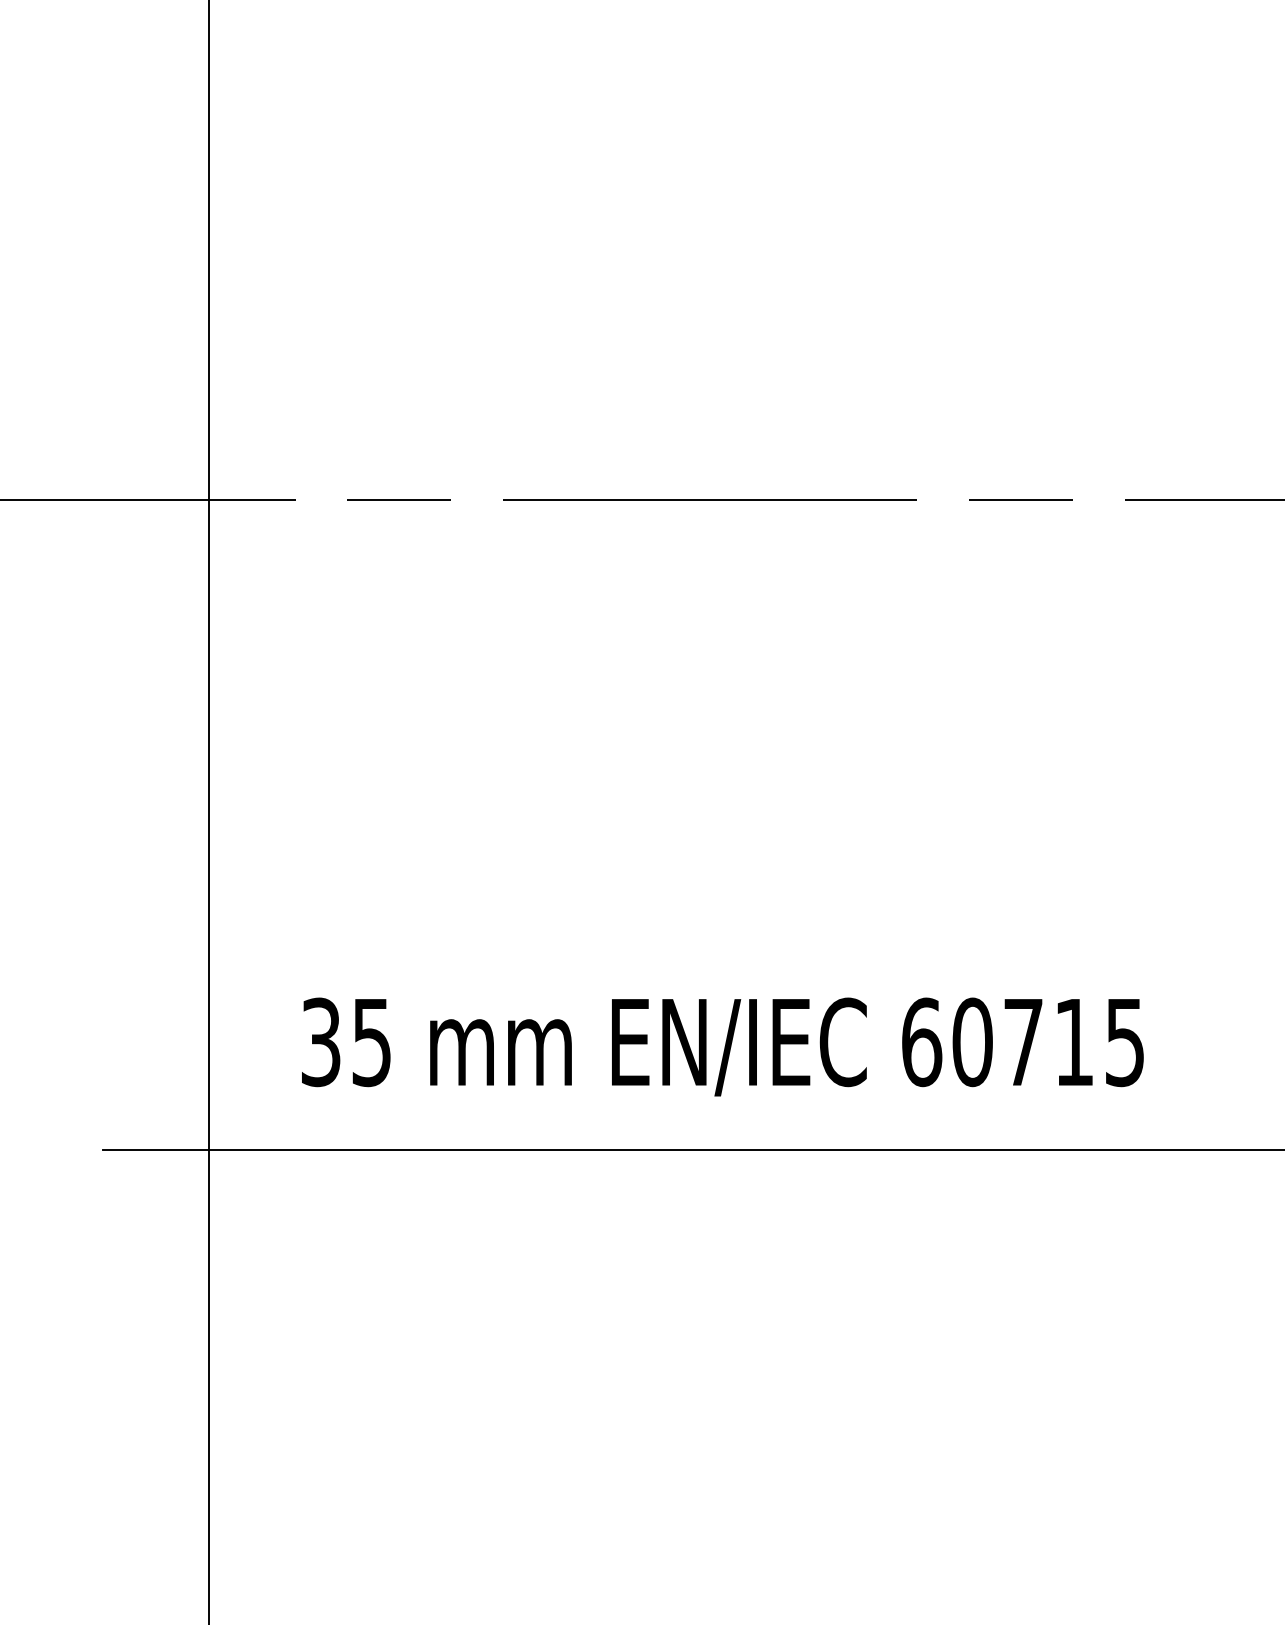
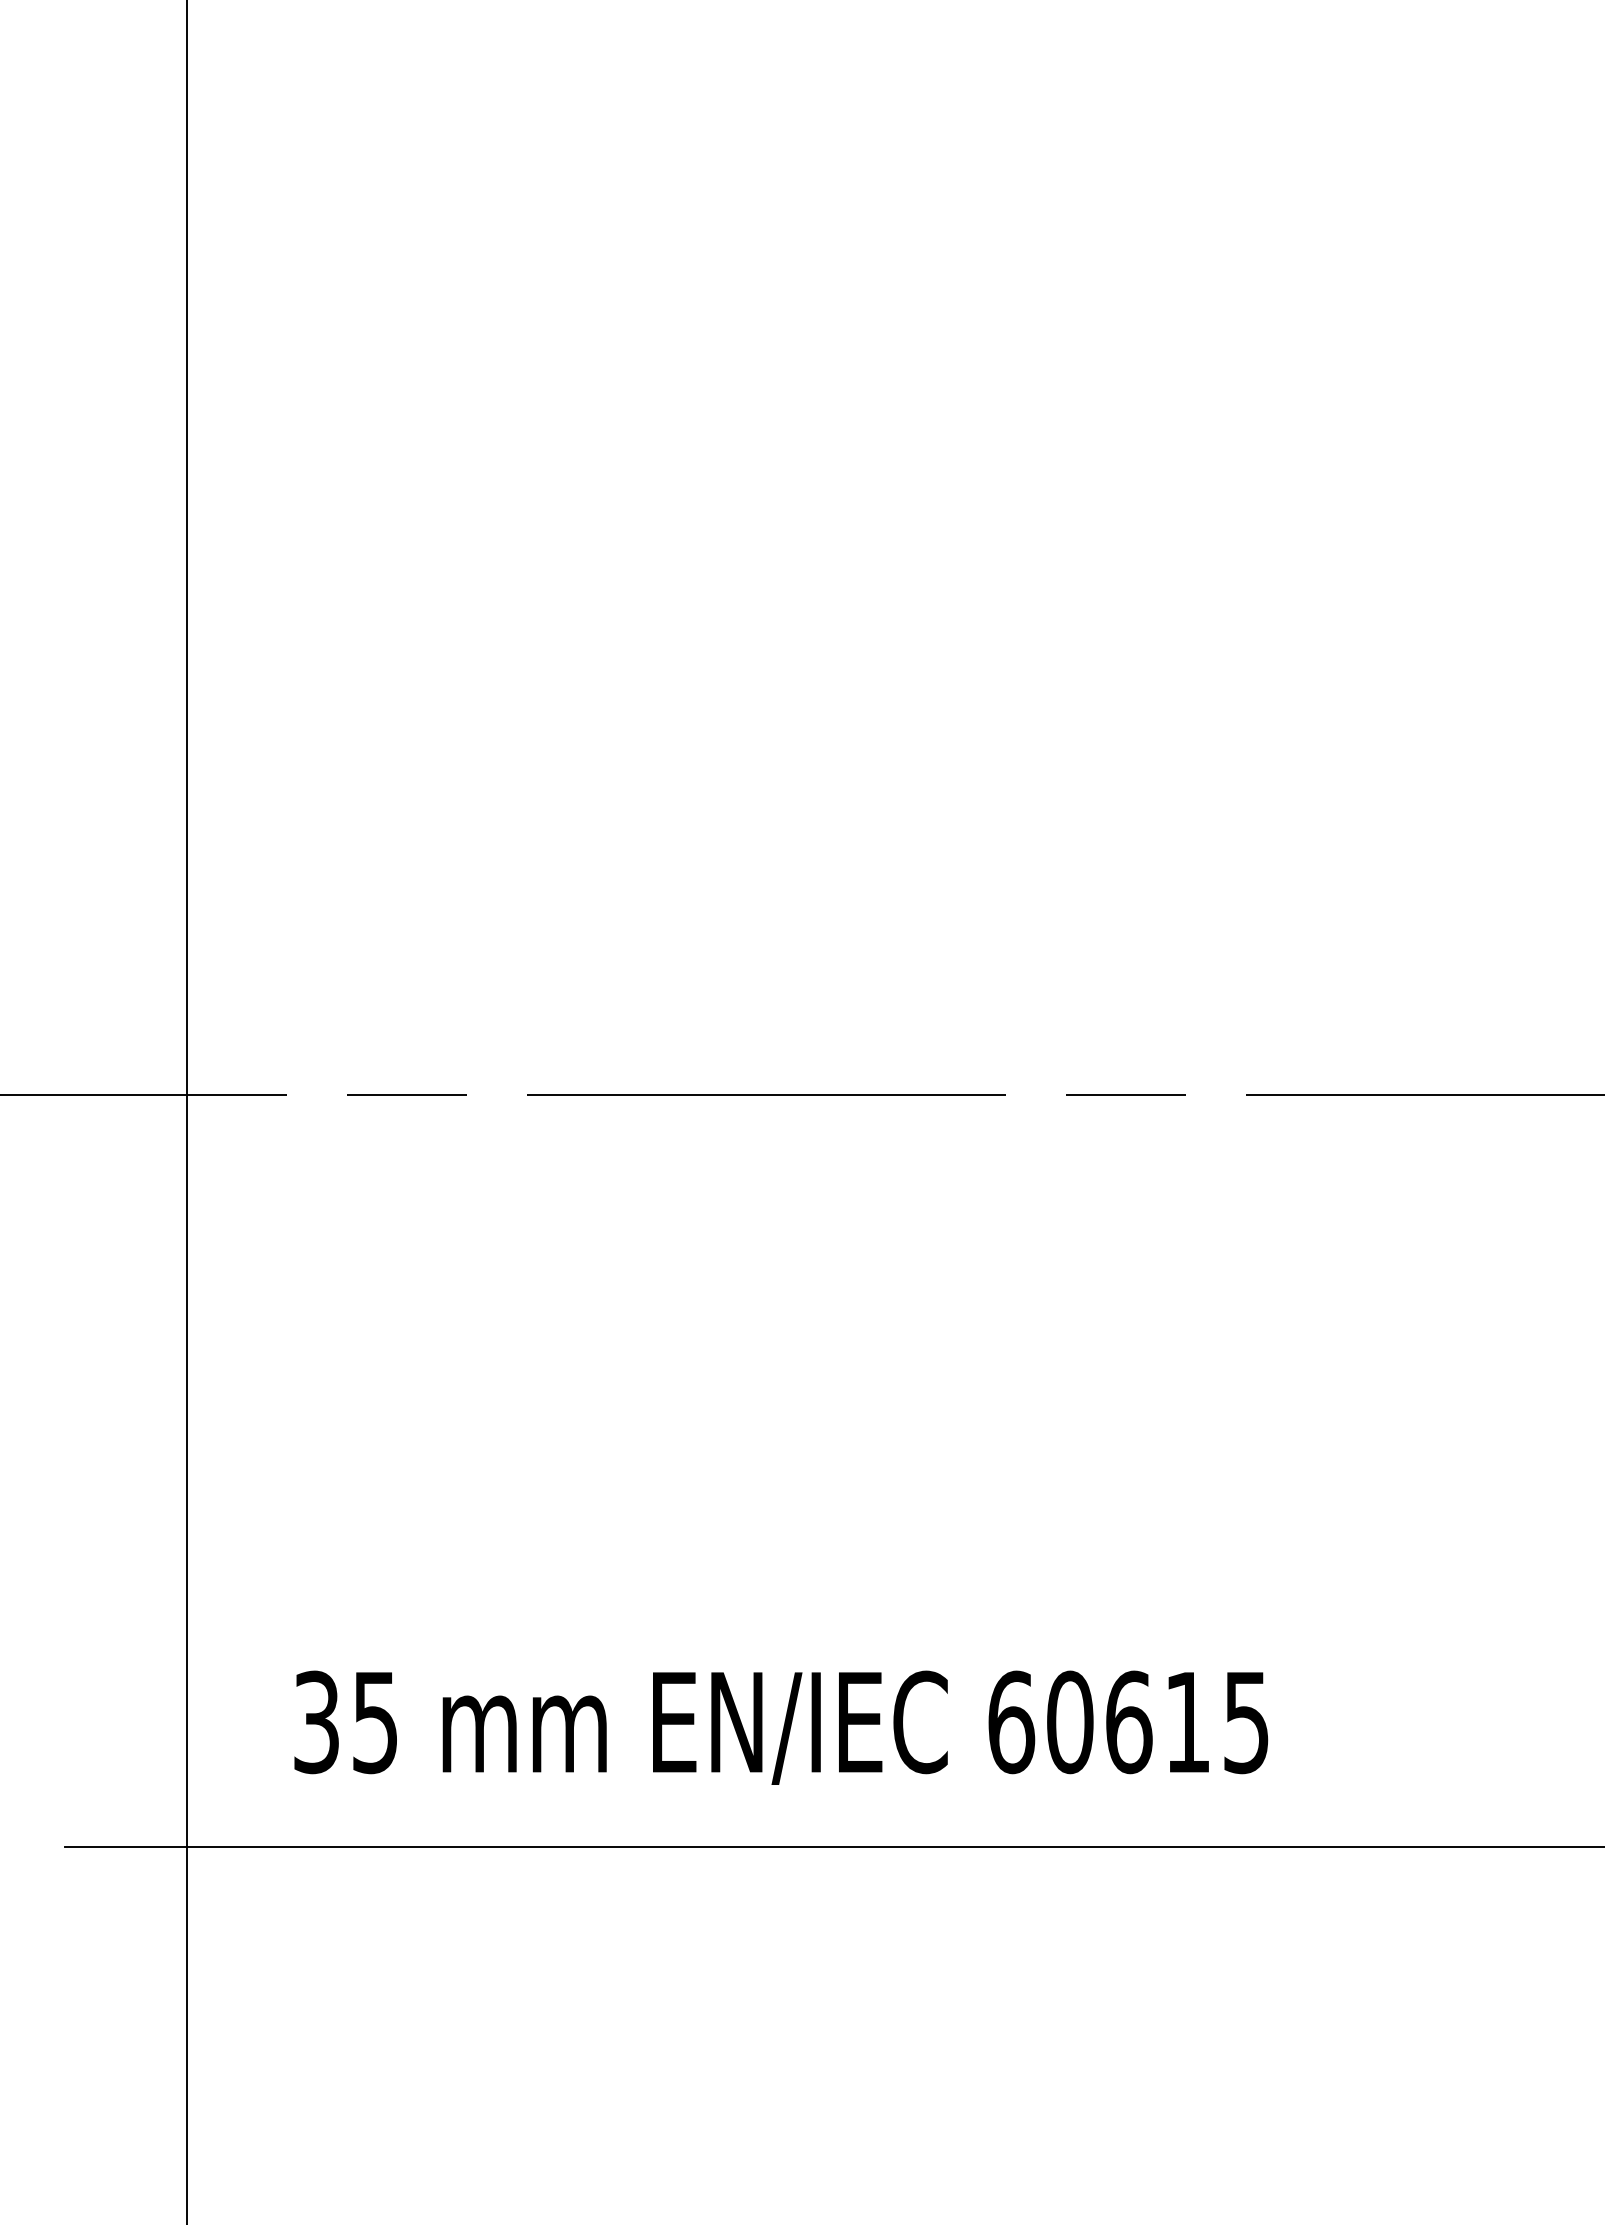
text: (1023, 1042) -> (1129, 1722), 60715 -> 60615

